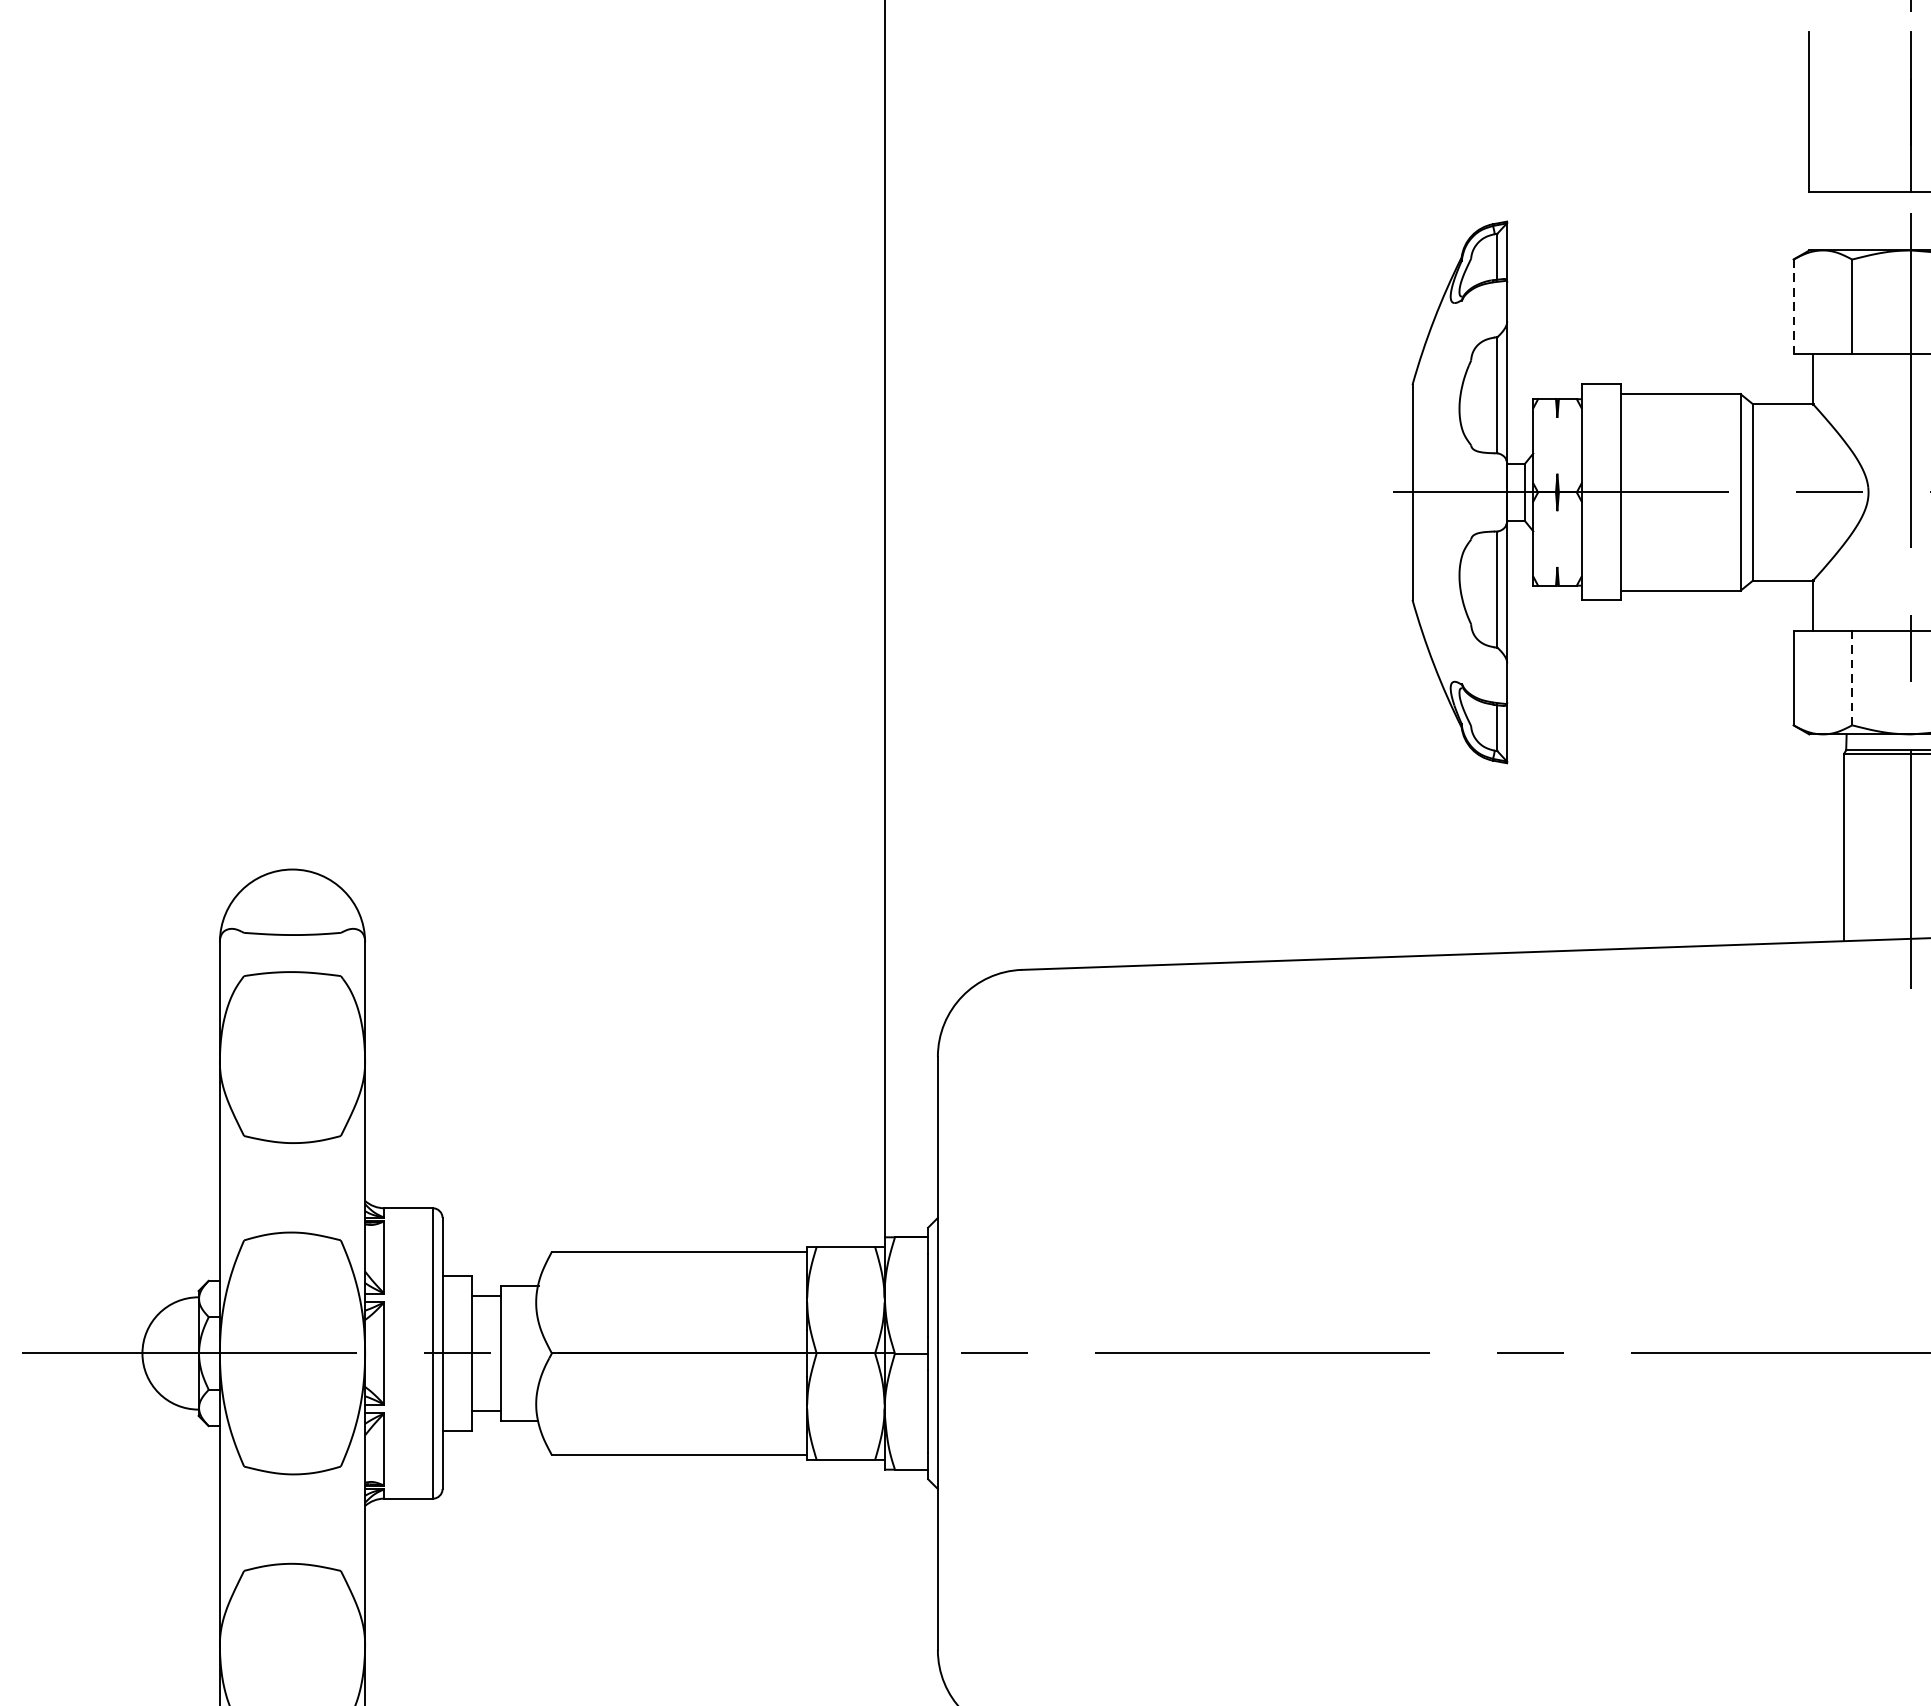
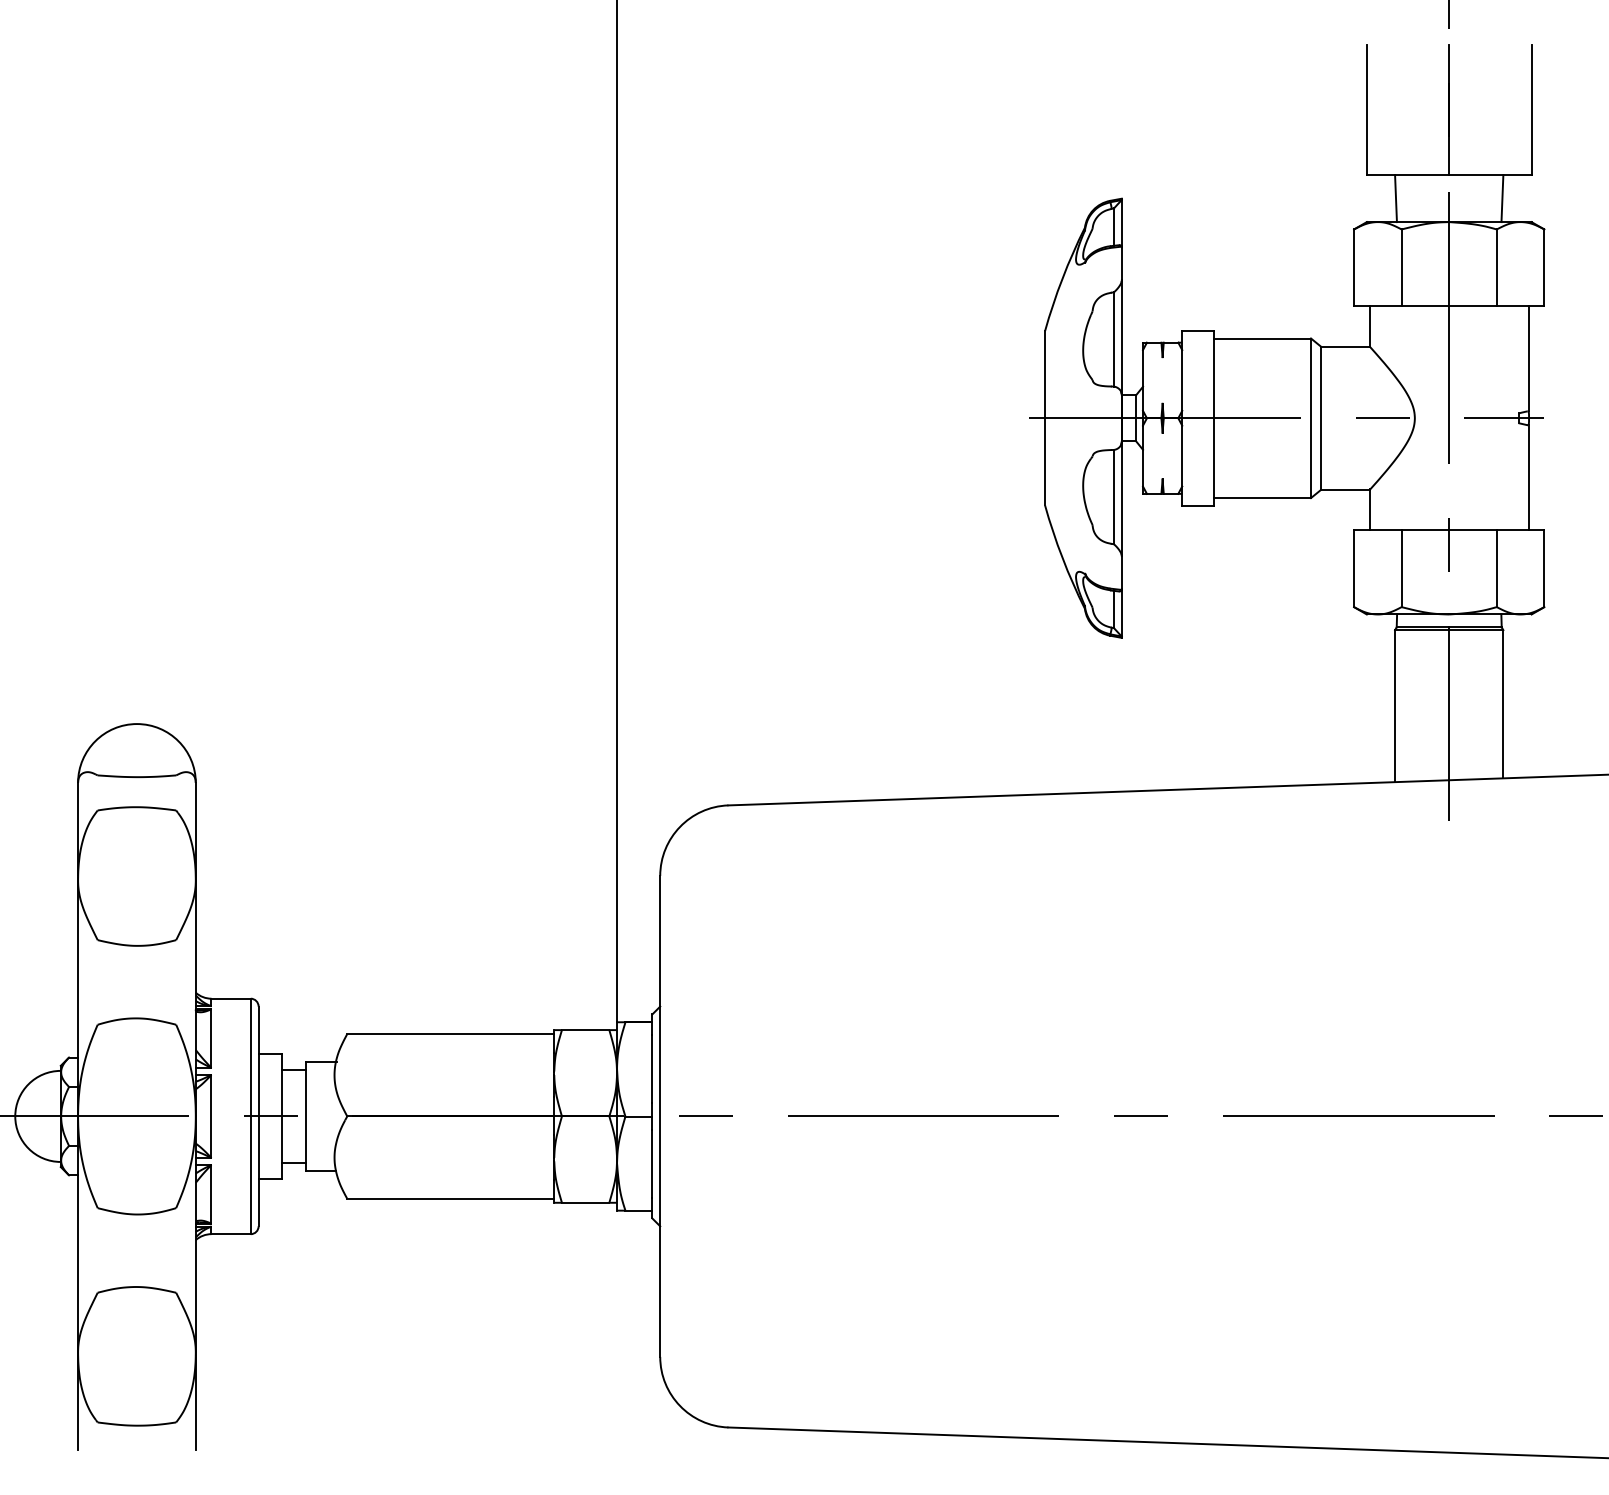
line: (1844, 221) -> (1395, 198), added
line: (1794, 306) -> (1354, 267), dashed -> solid
line: (1852, 678) -> (1401, 569), dashed -> solid

